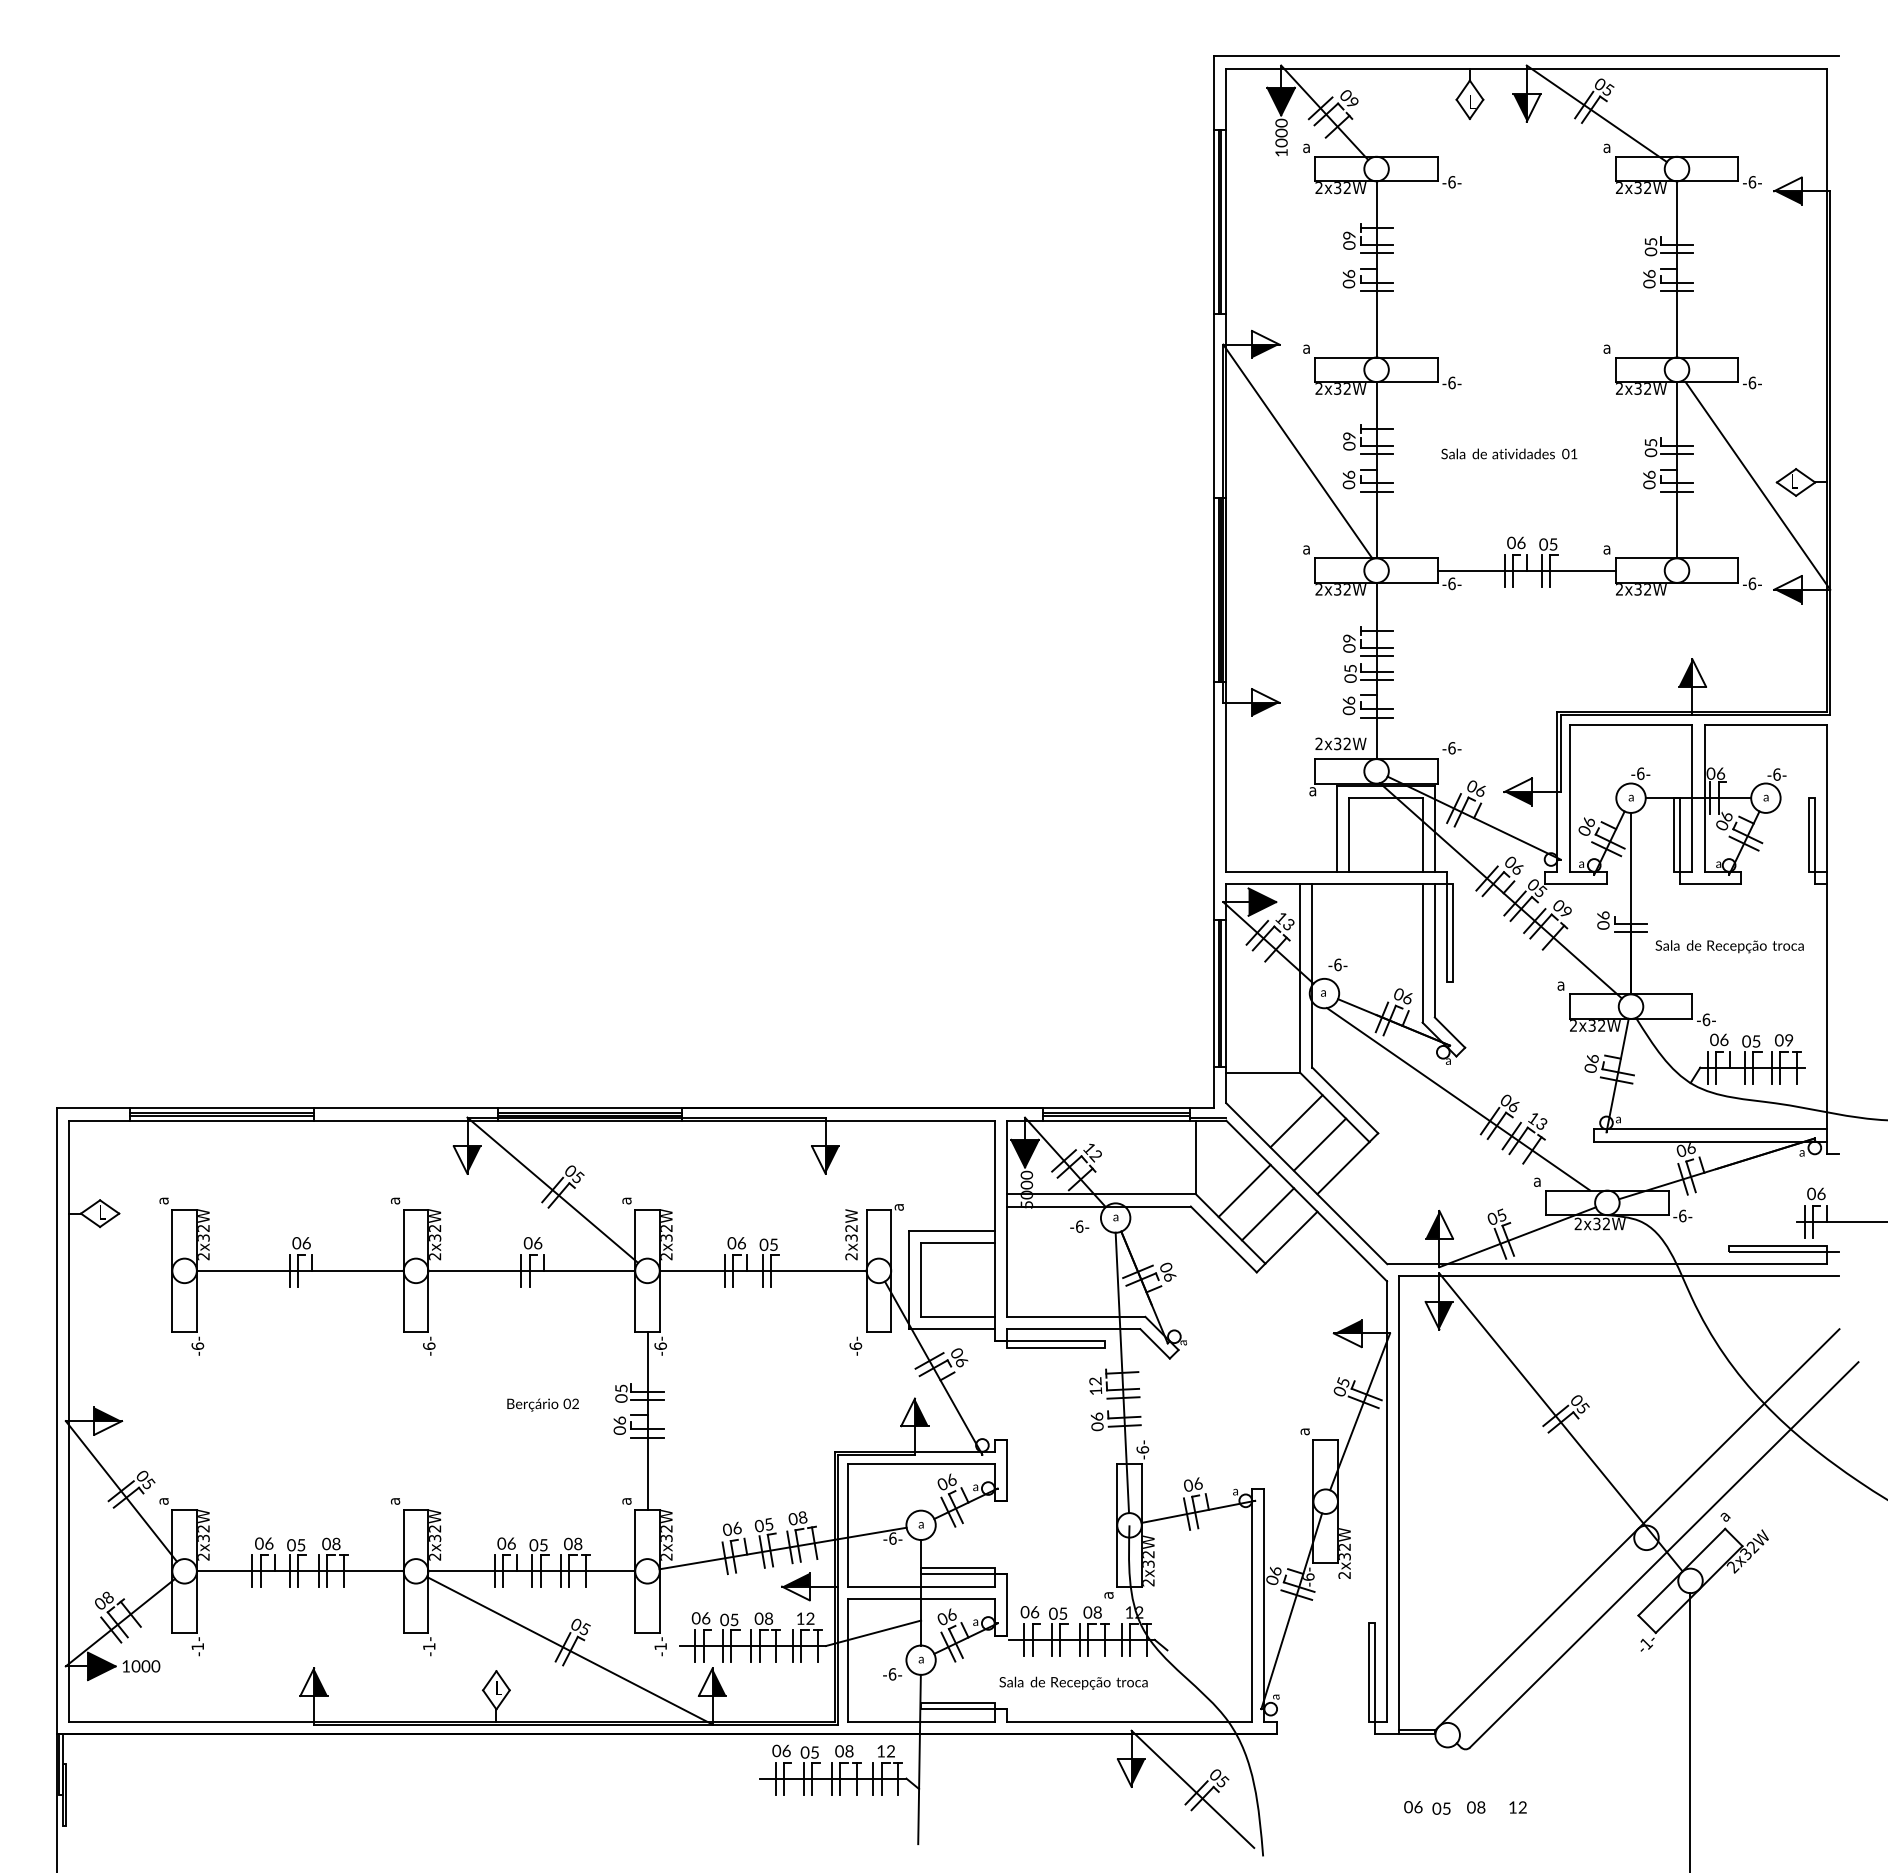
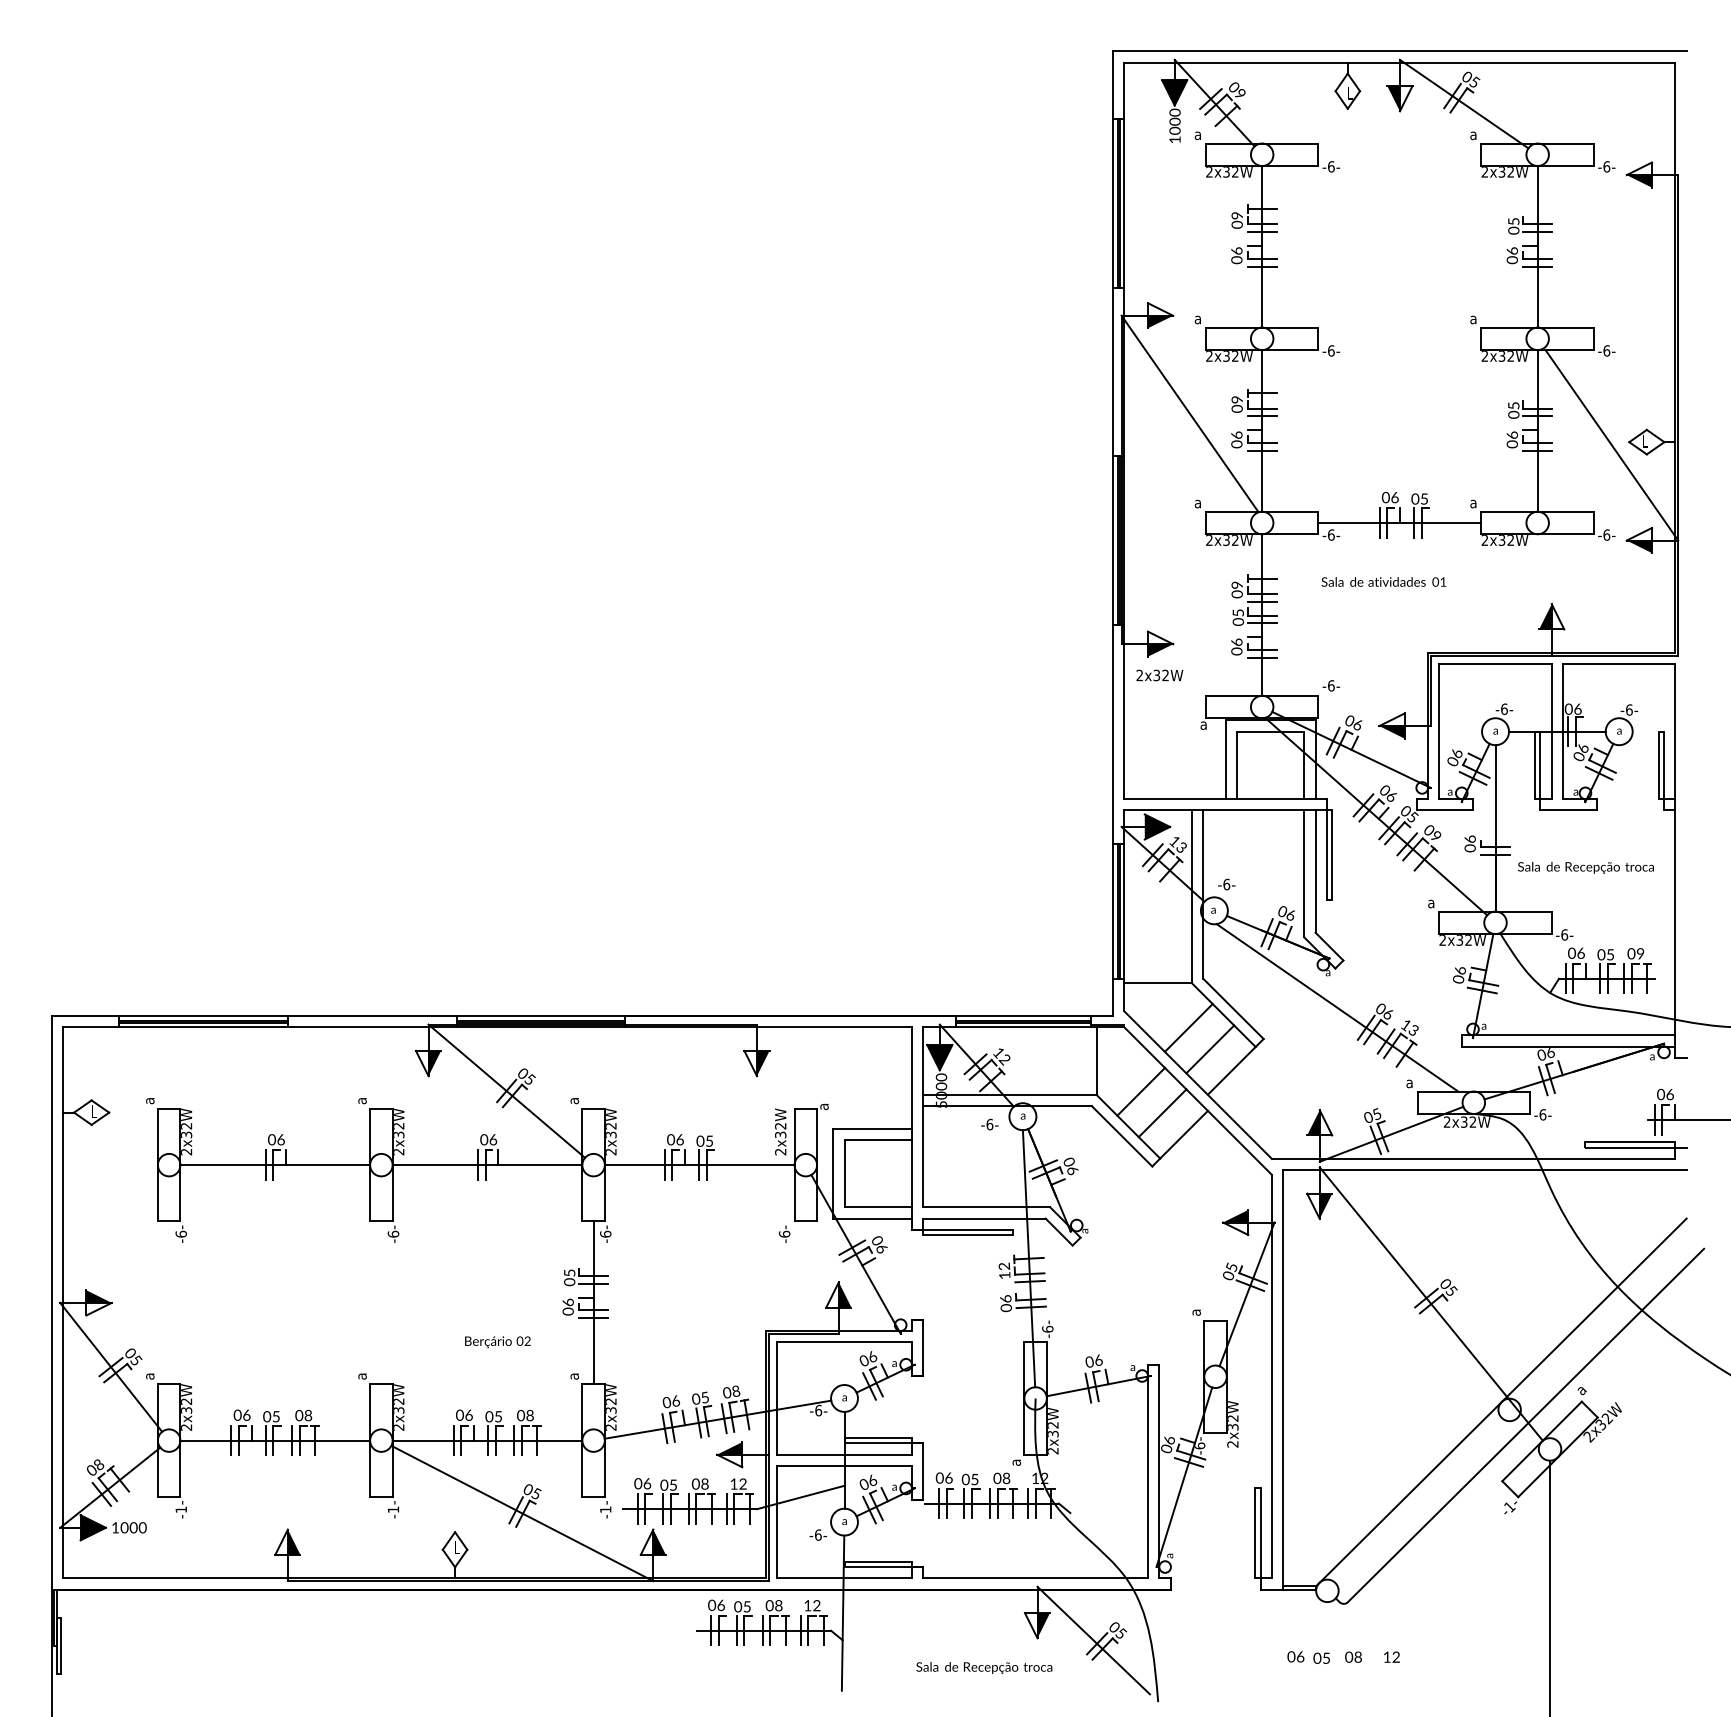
text: (1509, 453) -> (1384, 581), moved
text: (1340, 743) -> (1159, 675), moved
text: (542, 1404) -> (497, 1341), moved
text: (1073, 1682) -> (984, 1667), moved

